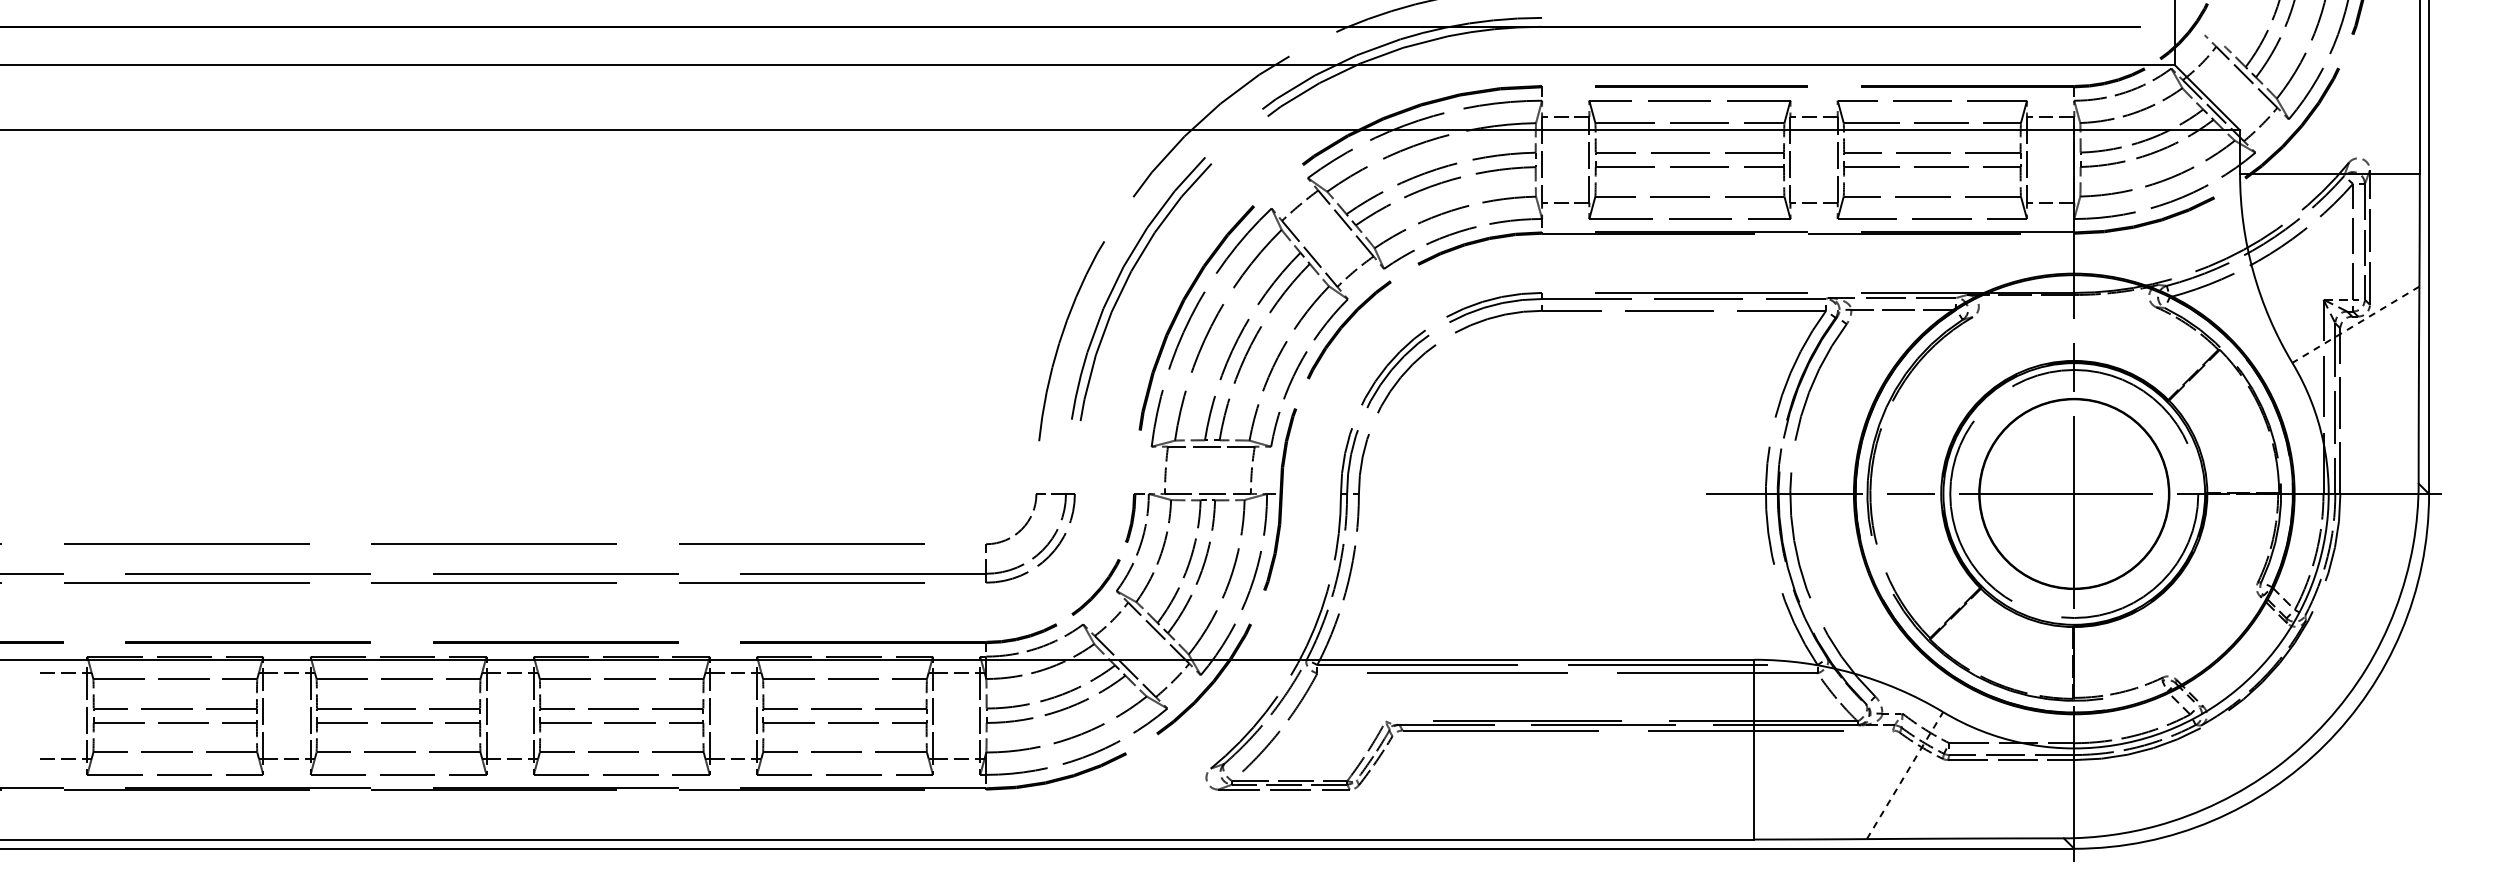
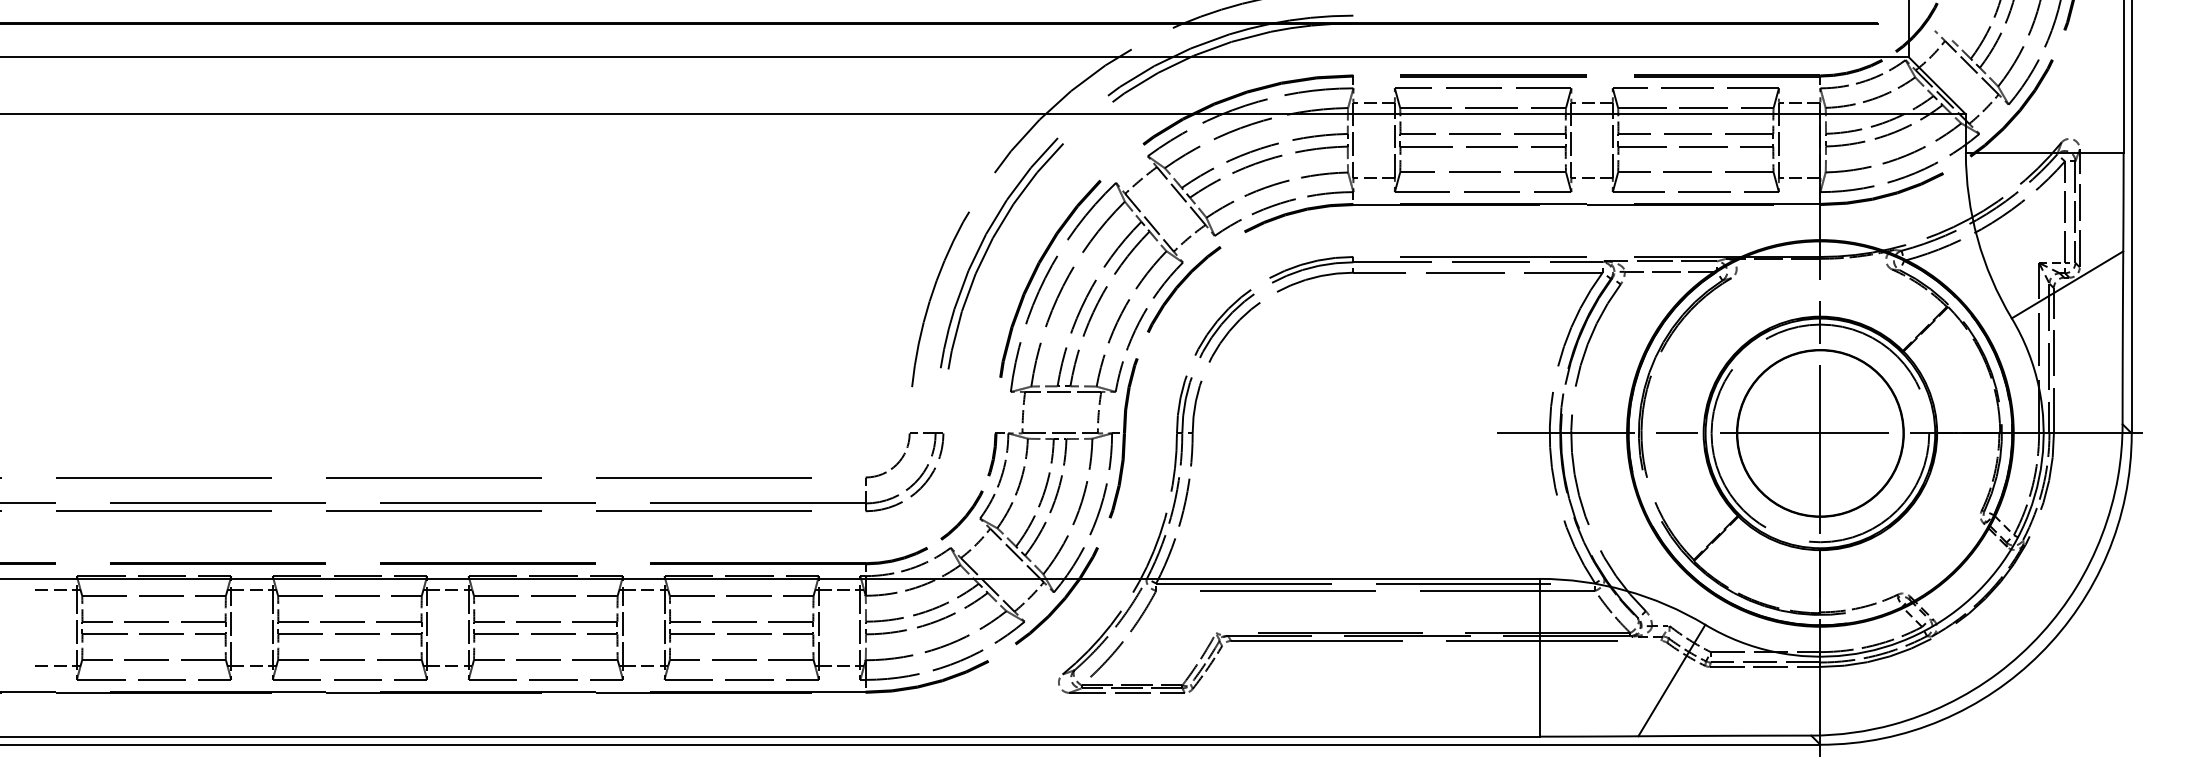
line: (2355, 324) -> (2067, 284), dashed -> solid
line: (1905, 775) -> (1672, 680), dashed -> solid

